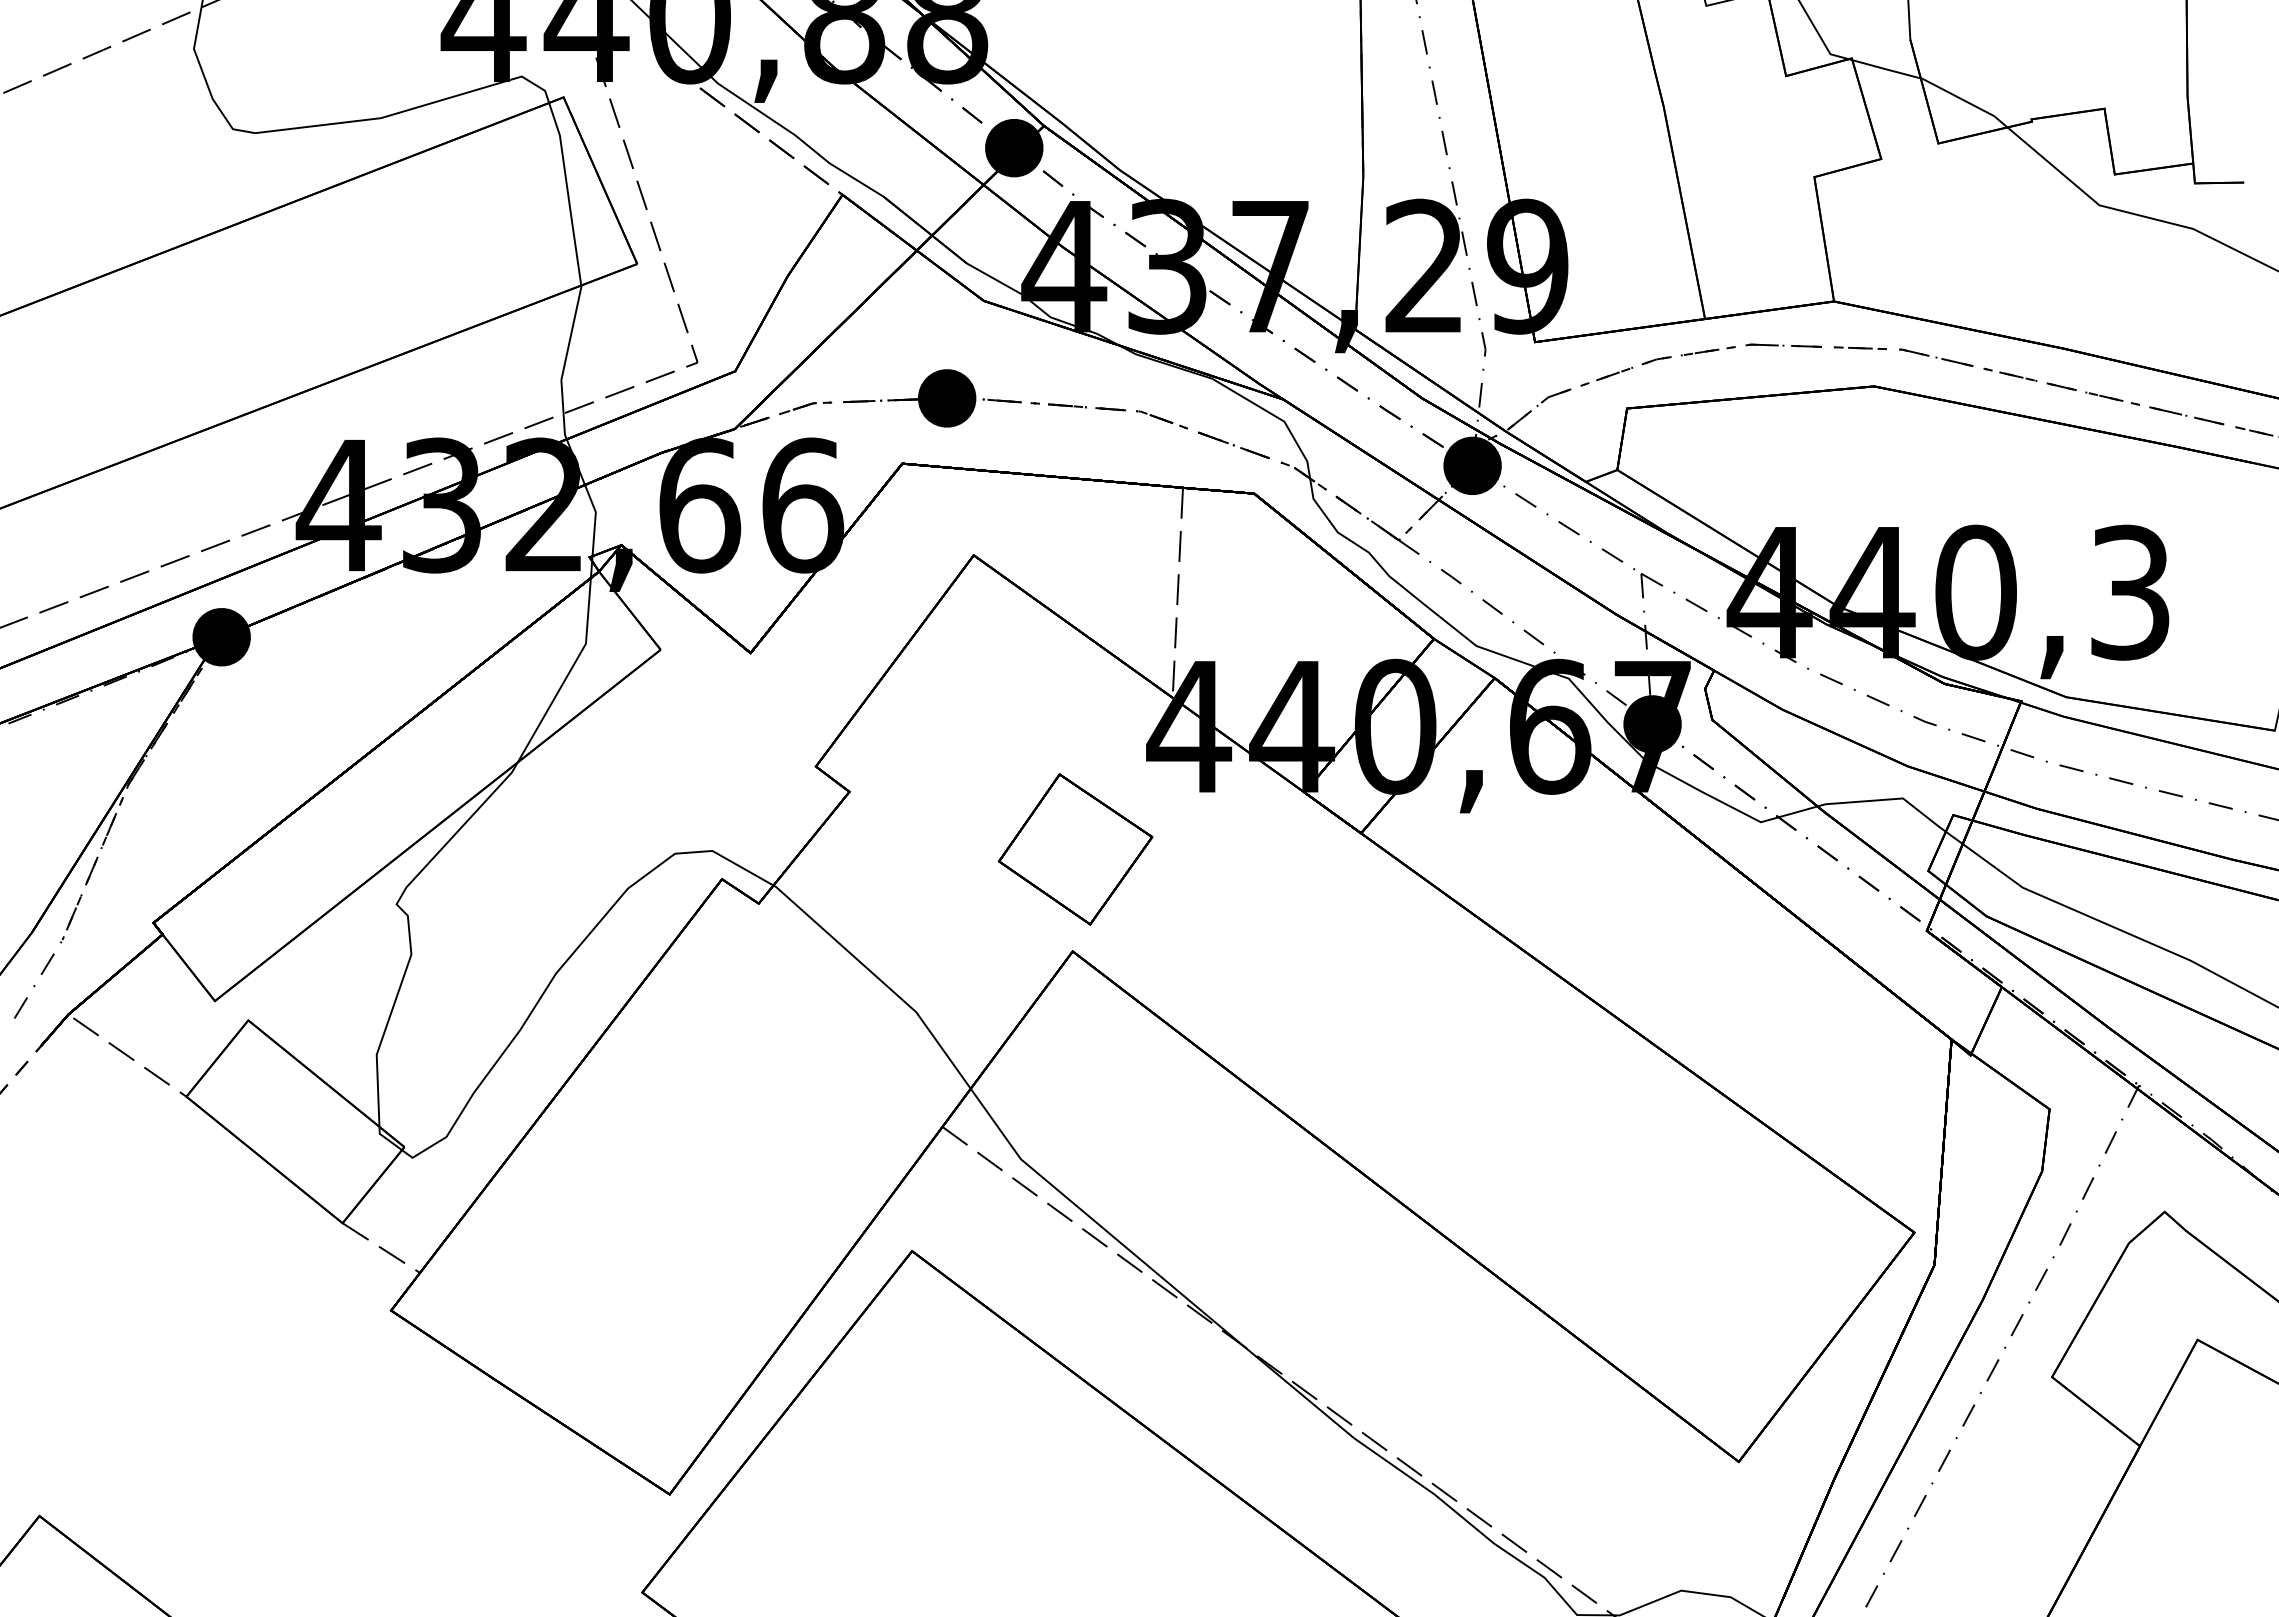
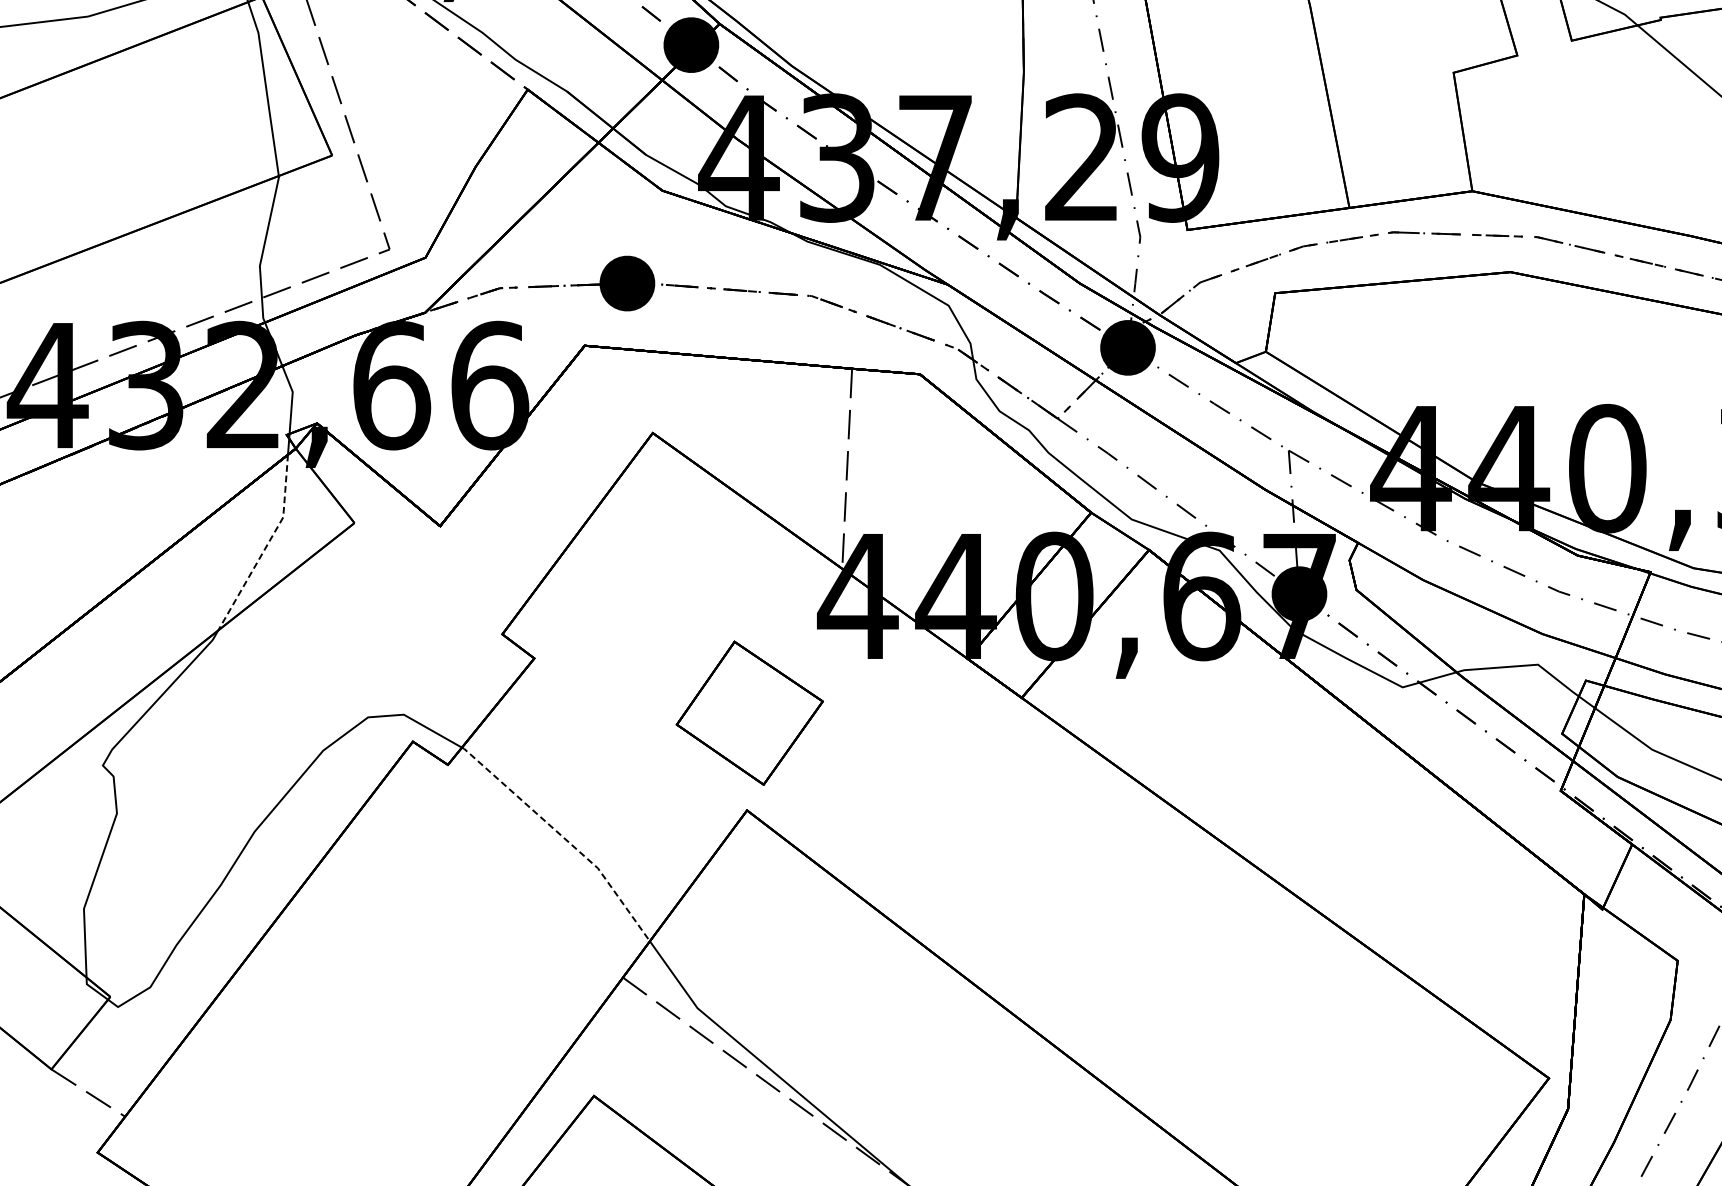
line: (568, 674) -> (266, 546), solid -> dashed
line: (880, 980) -> (563, 838), solid -> dashed

